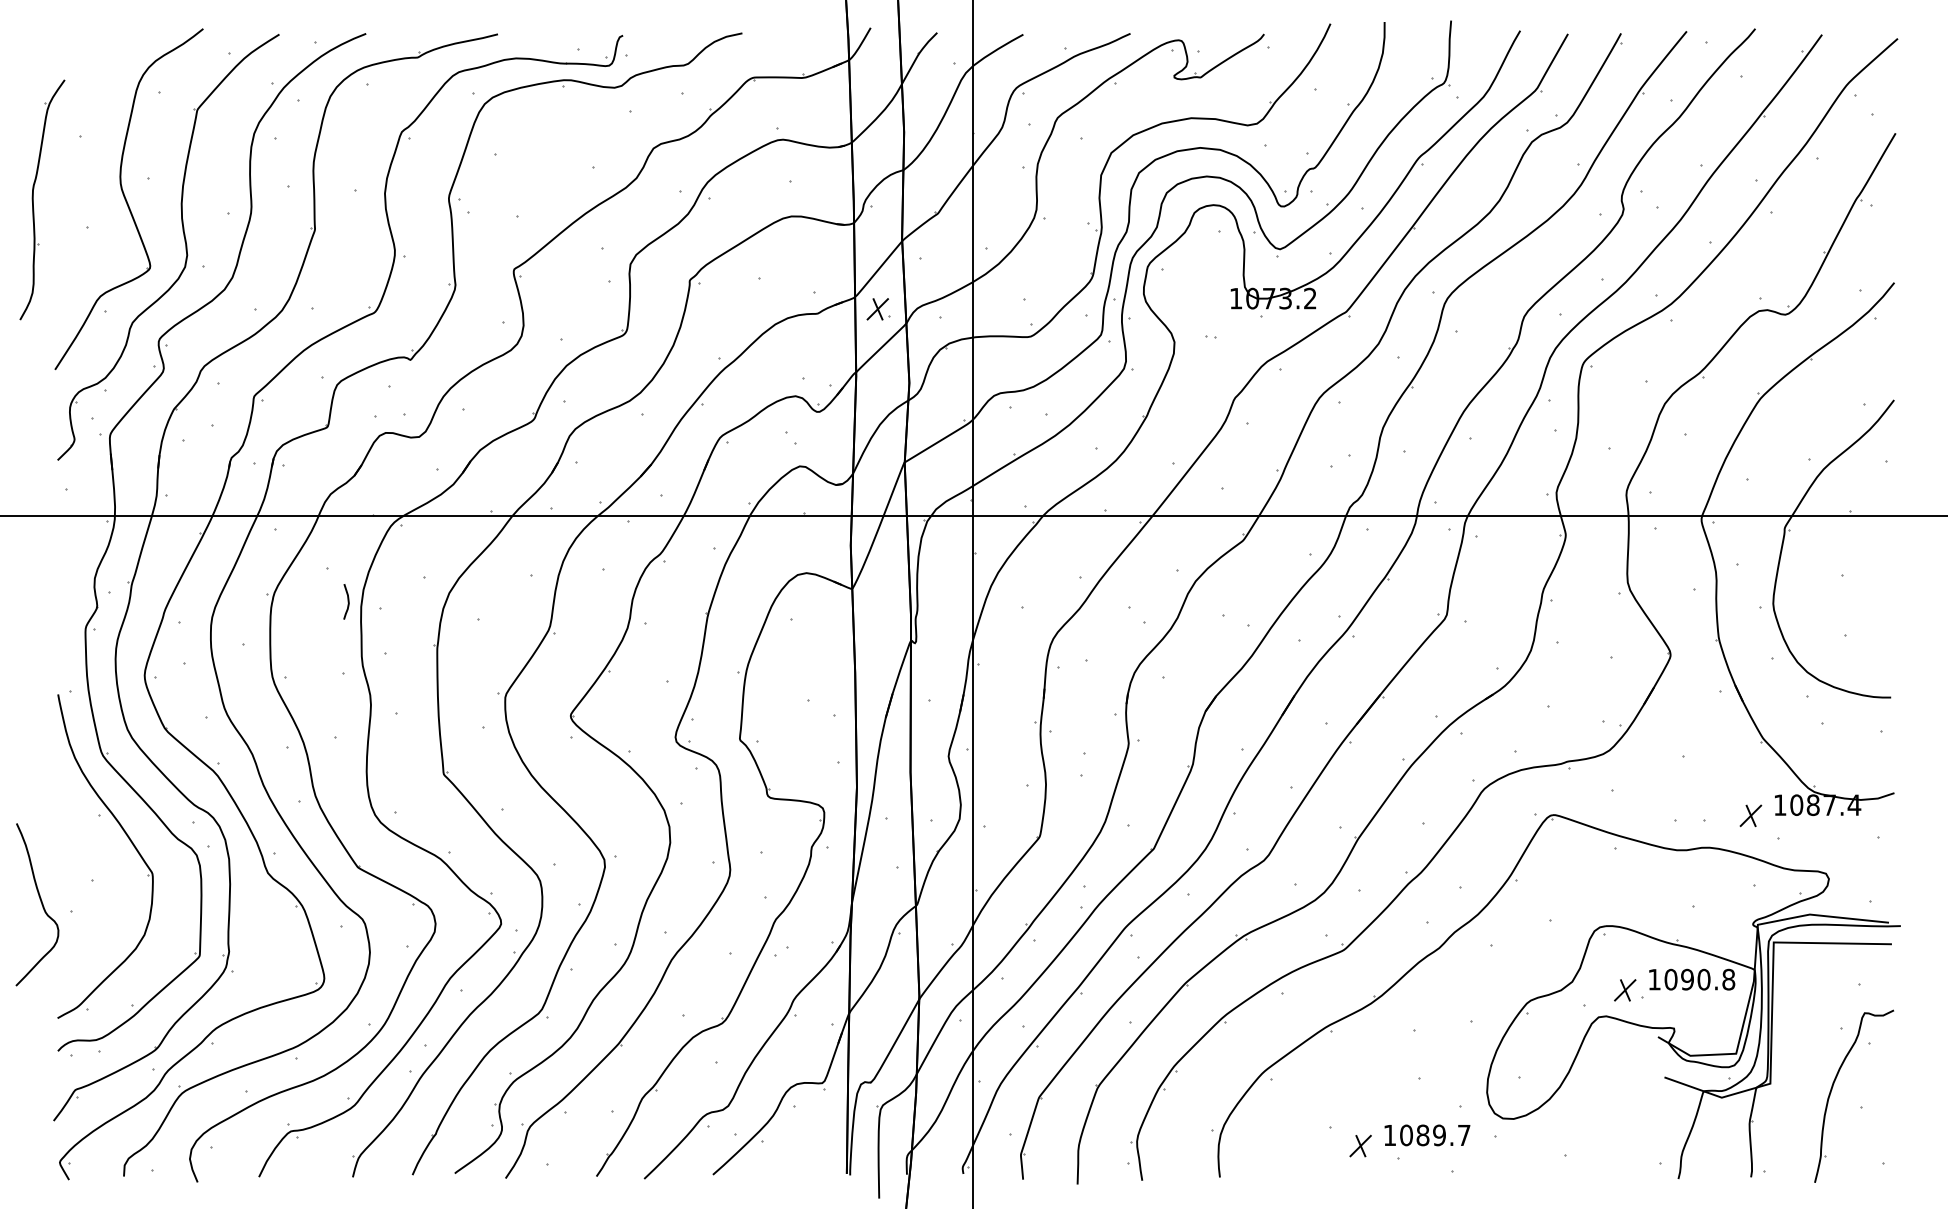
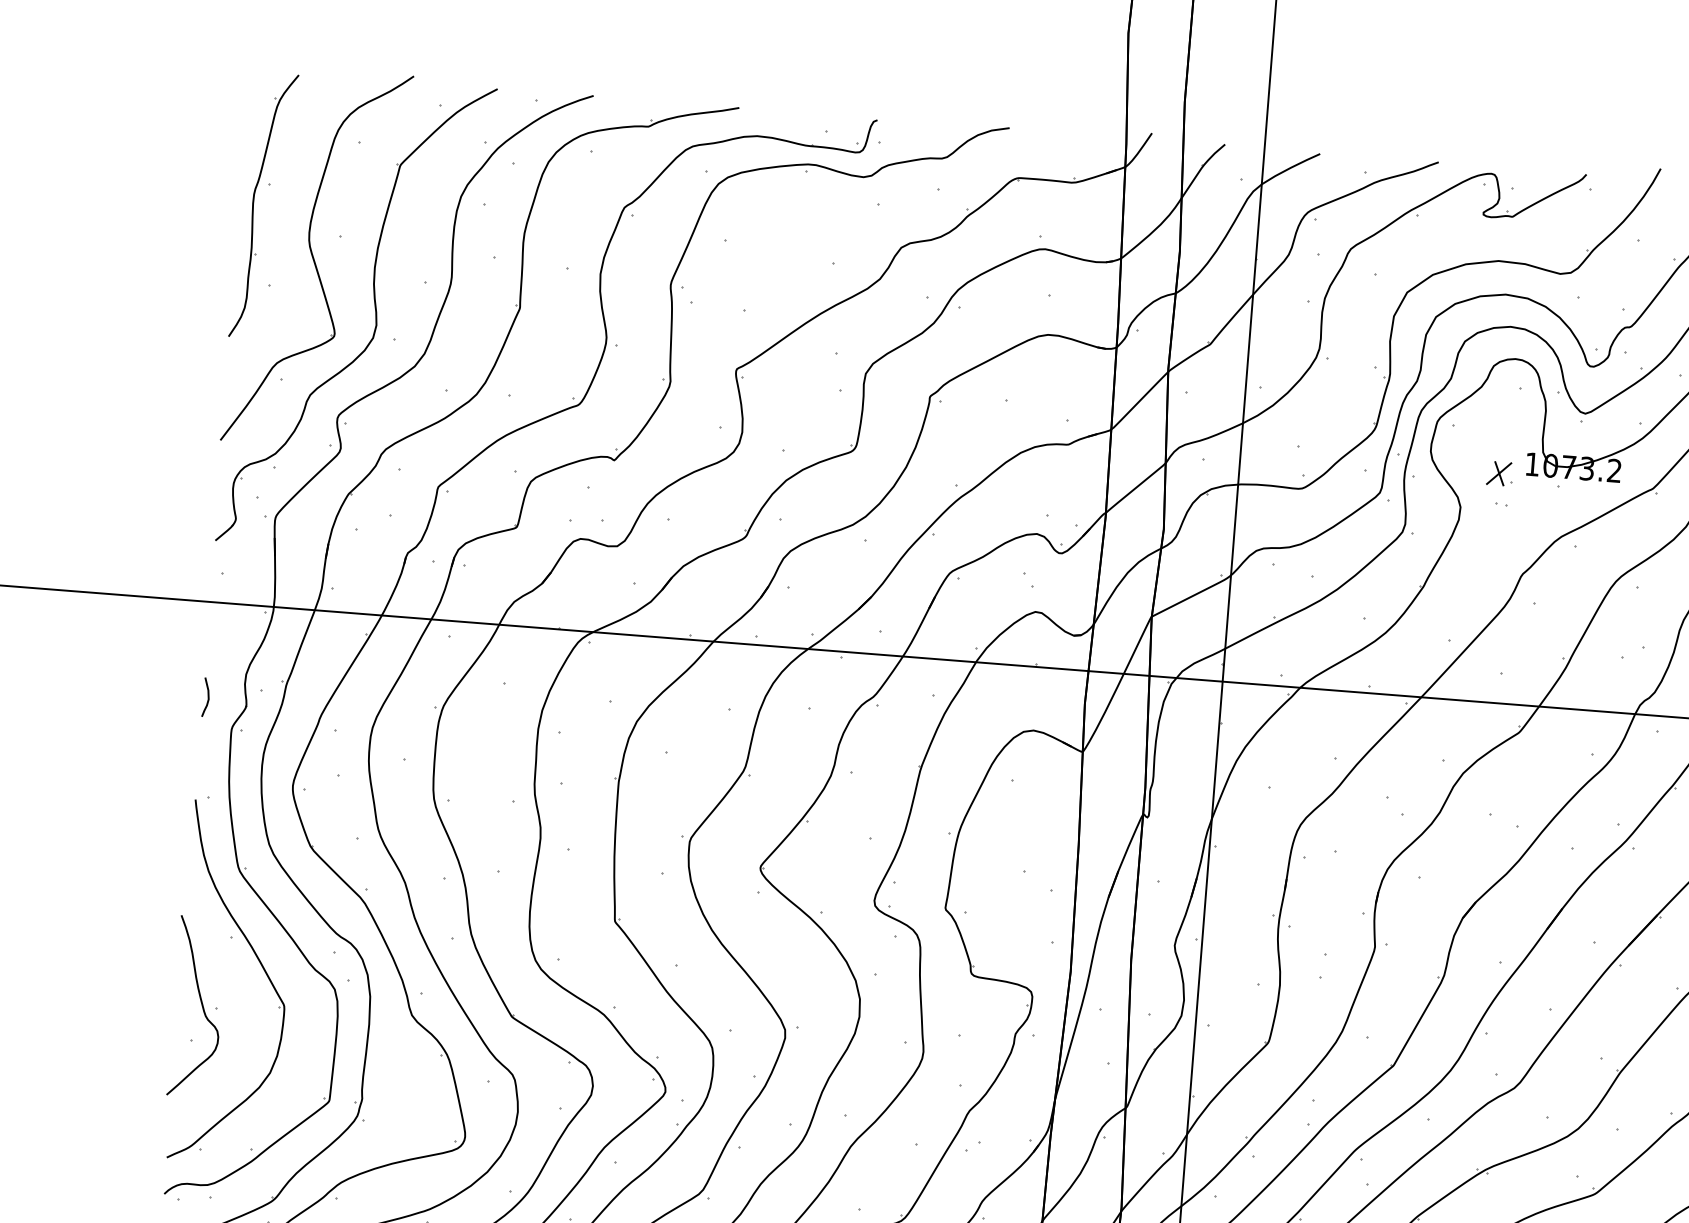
part: (33, 199) -> (253, 204), moved
part: (878, 309) -> (1499, 473), moved
curve: (347, 601) -> (207, 697), moved
curve: (40, 902) -> (200, 1004), moved

